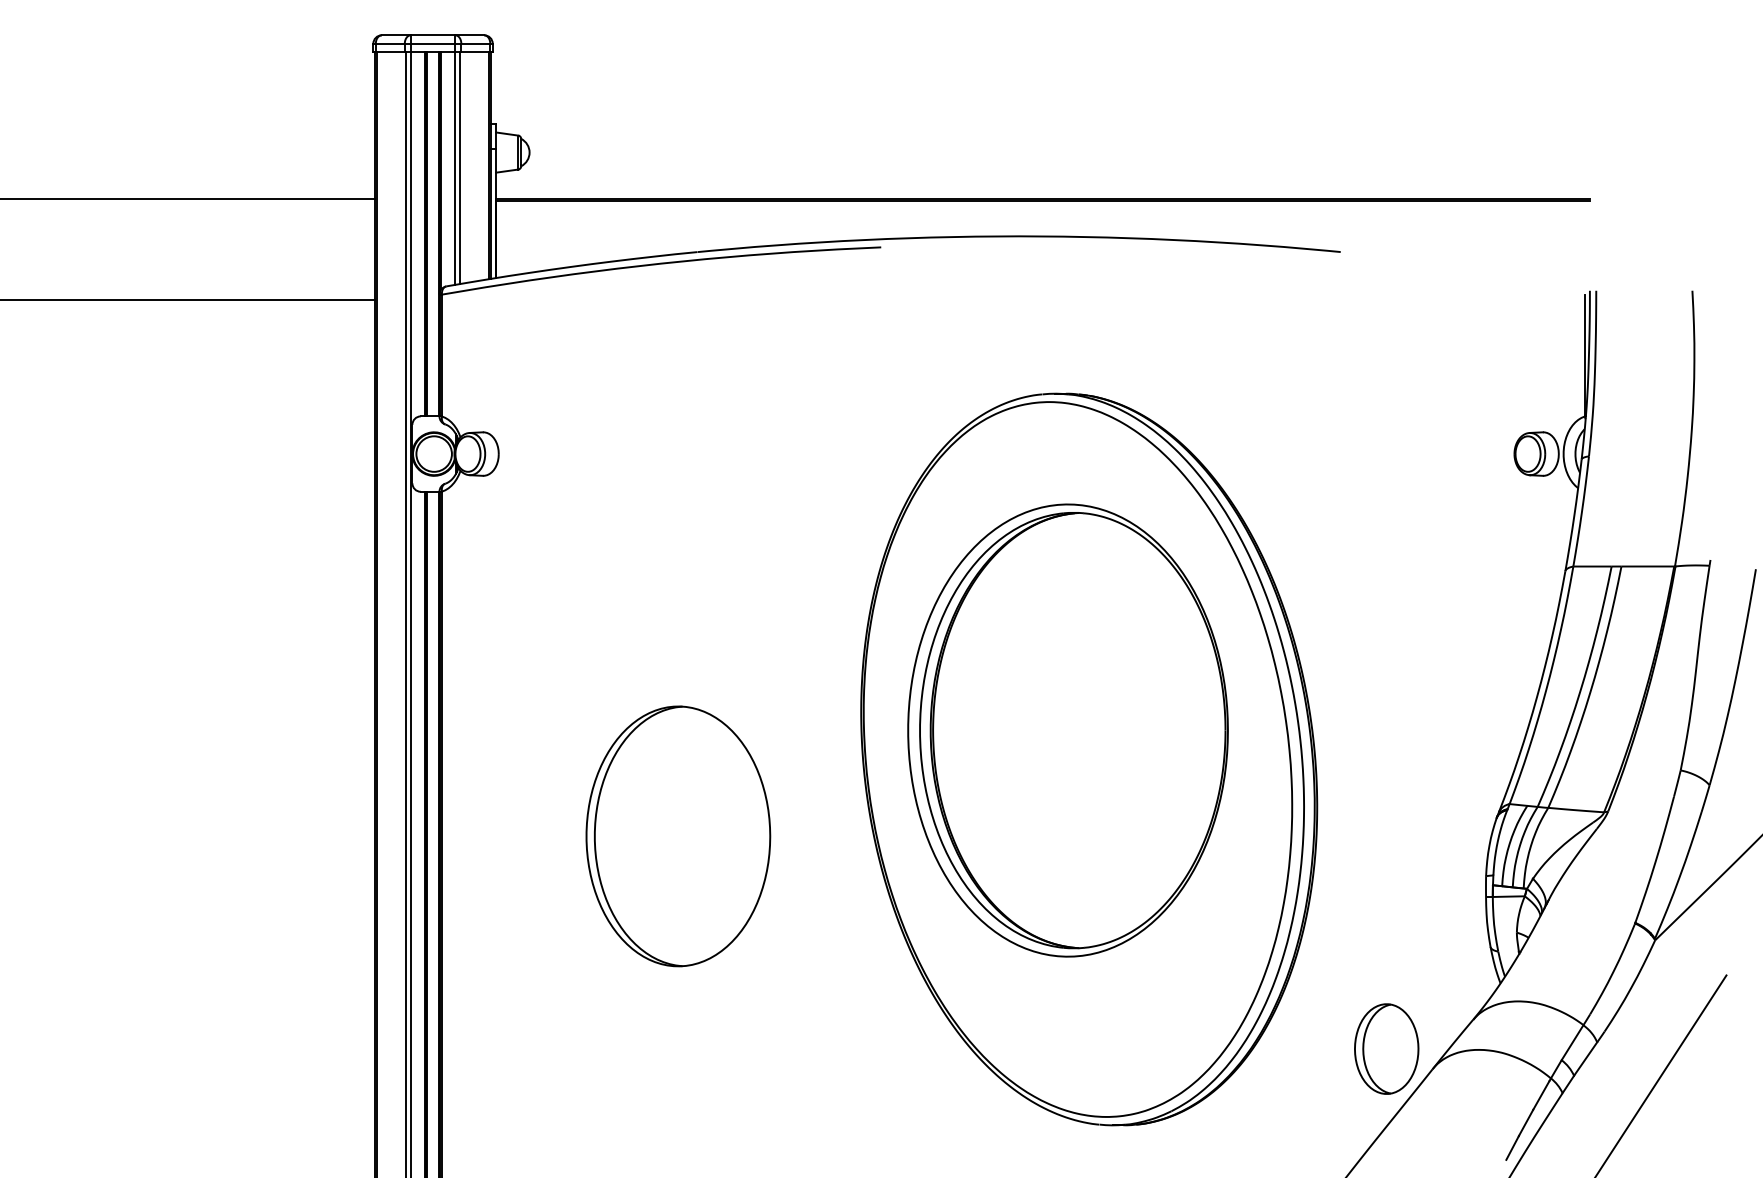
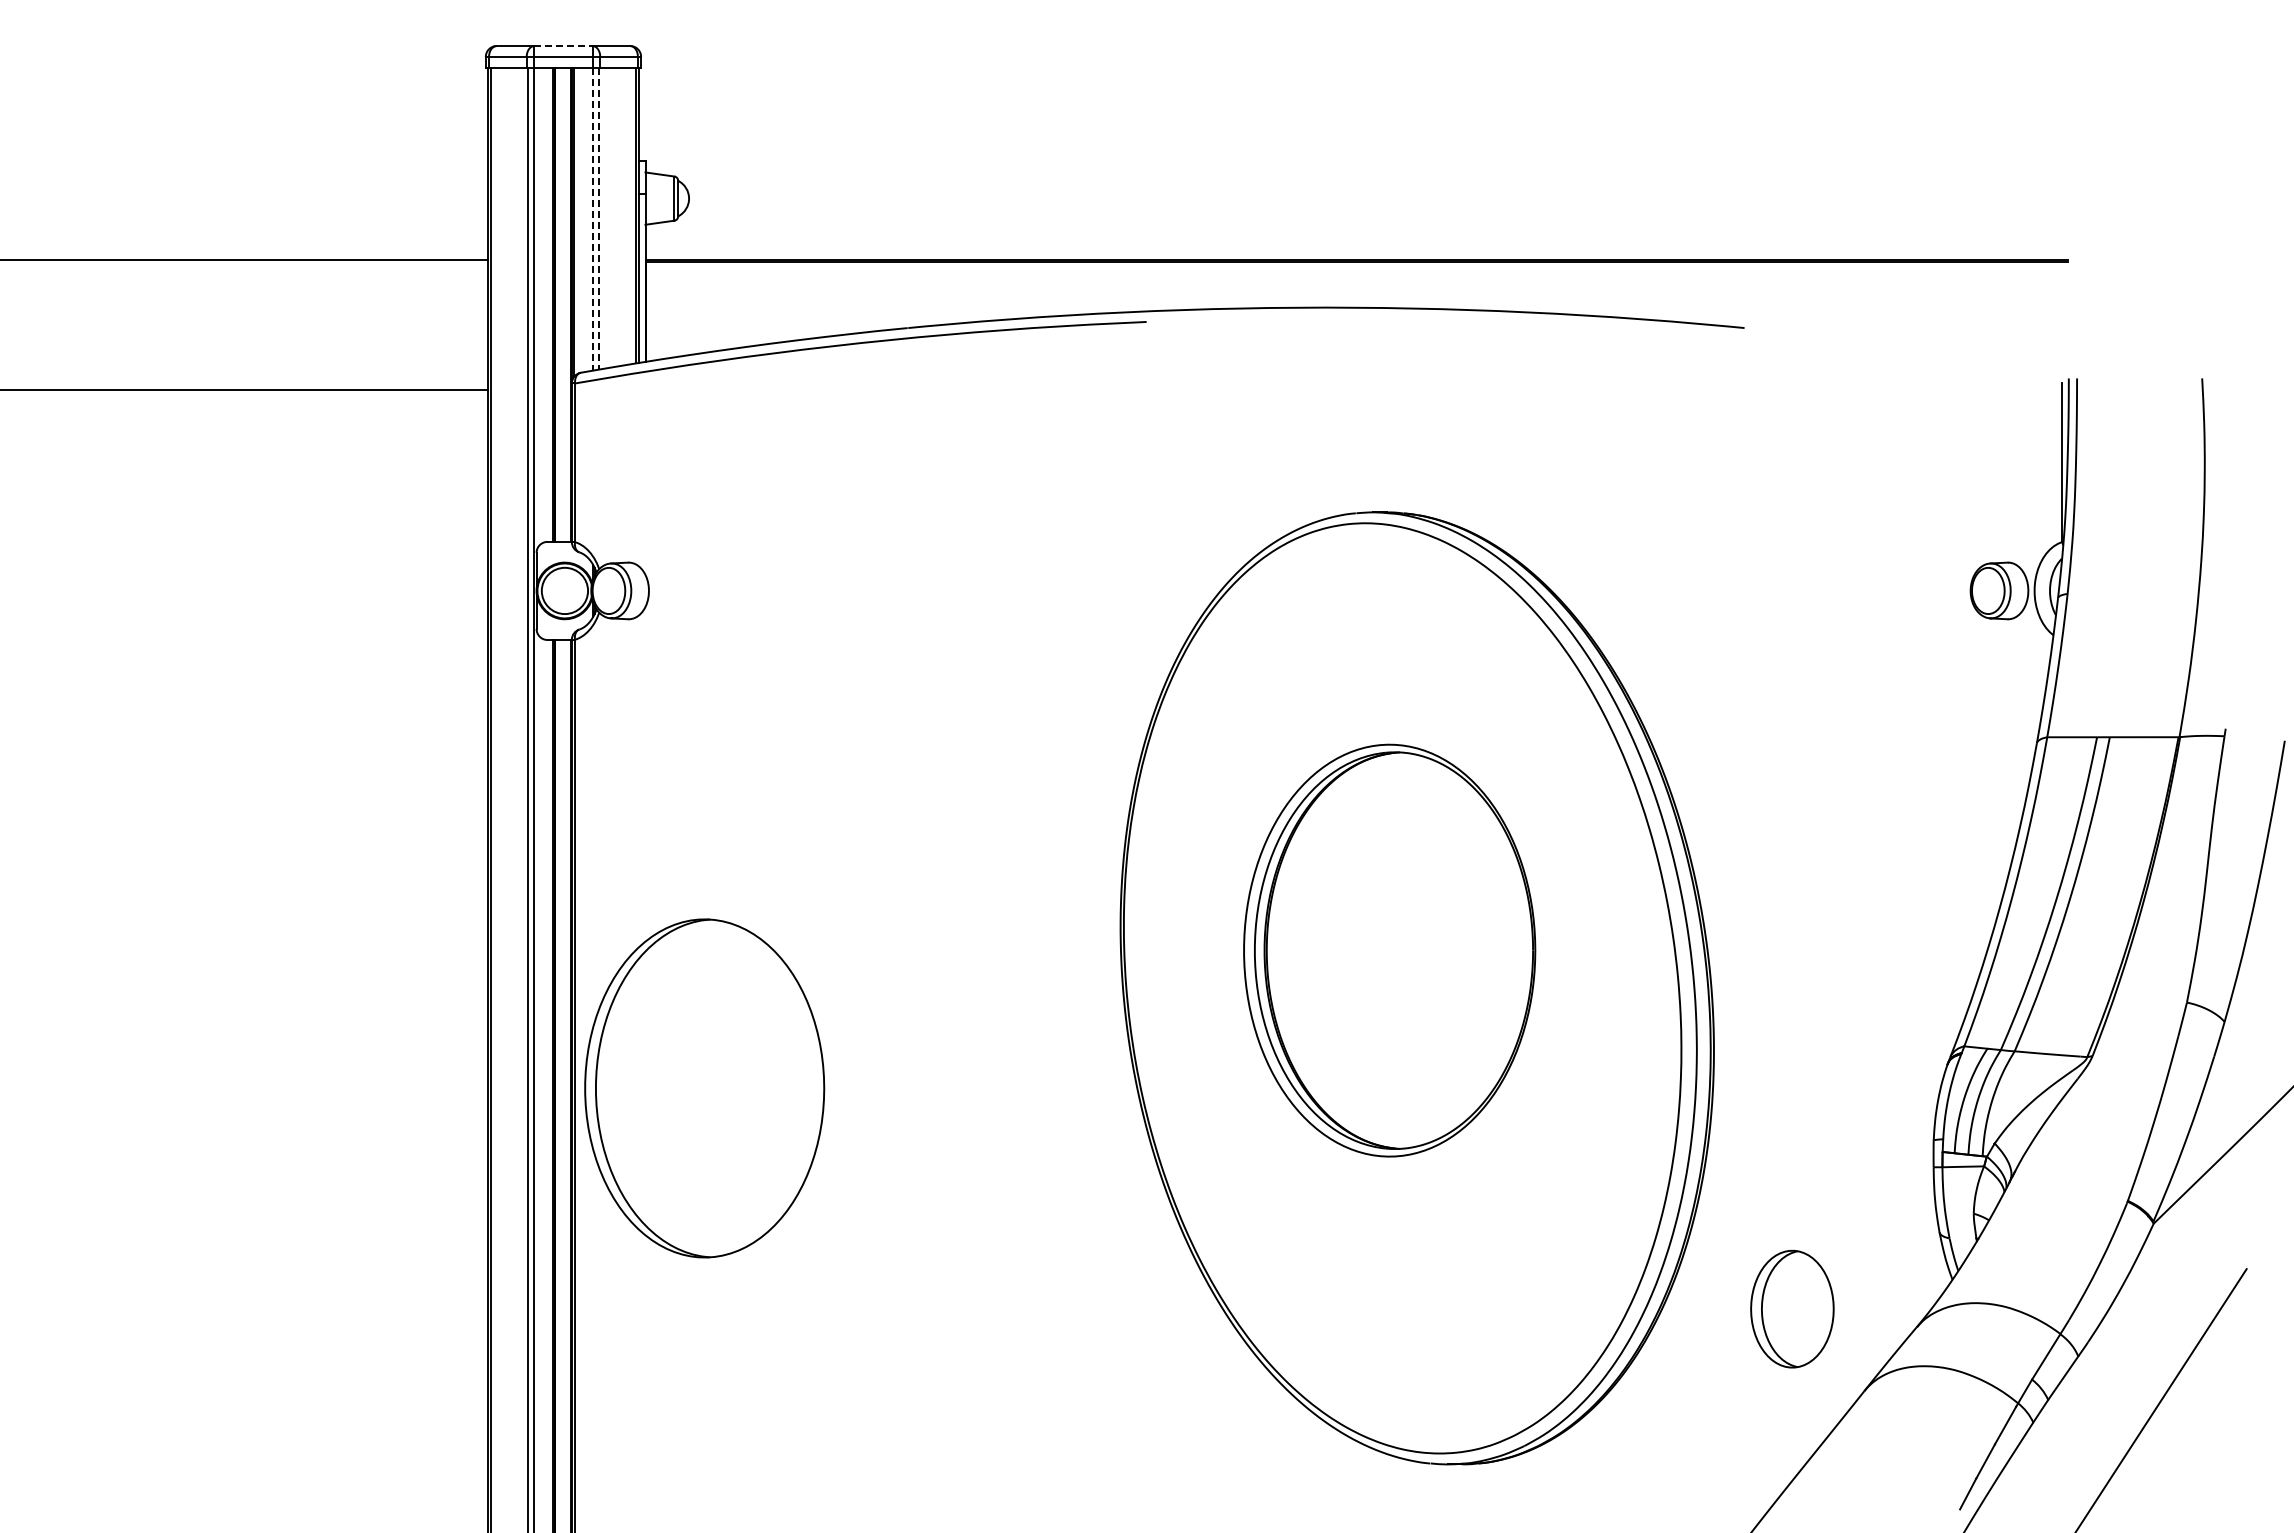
line: (433, 35) -> (563, 46), solid -> dashed
line: (459, 167) -> (598, 218), solid -> dashed
line: (455, 168) -> (592, 219), solid -> dashed
part: (1067, 730) -> (1389, 950), size x0.7
part: (678, 836) -> (704, 1088), moved
part: (1386, 1048) -> (1792, 1308), moved

